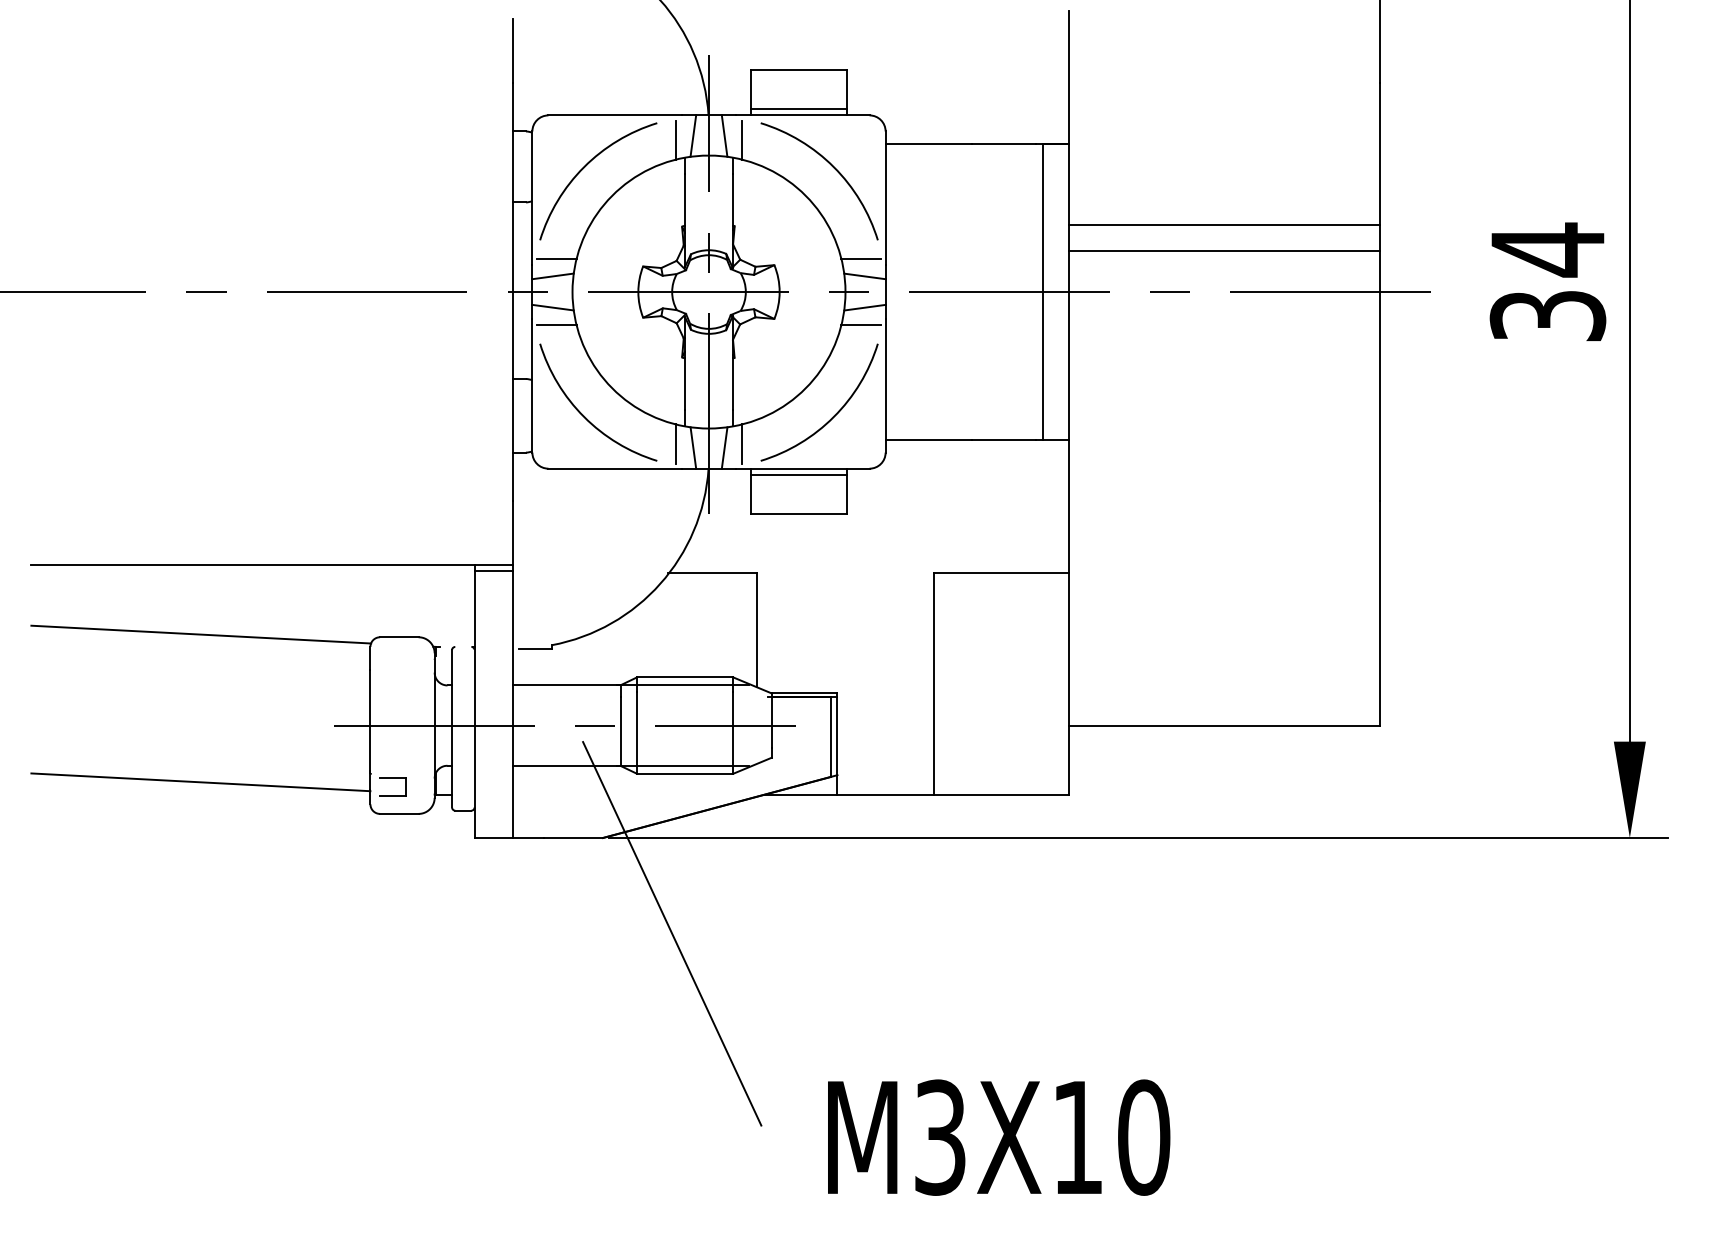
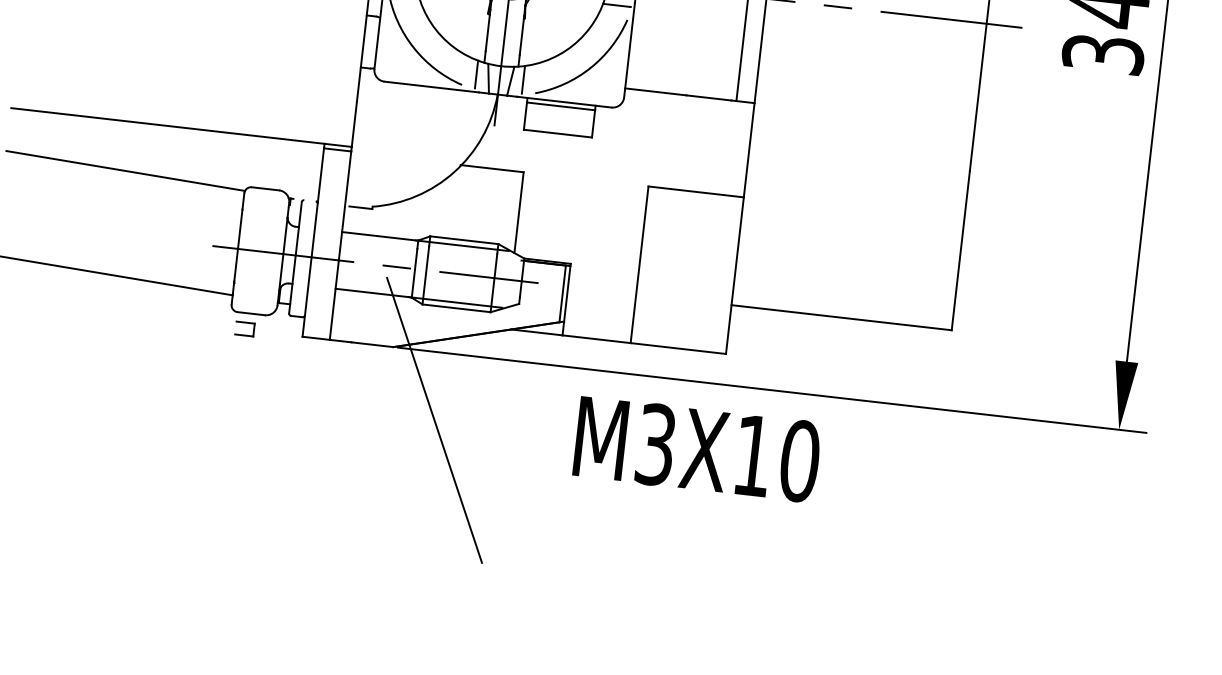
part: (392, 778) -> (245, 322), moved
text: (999, 1137) -> (697, 449), moved

